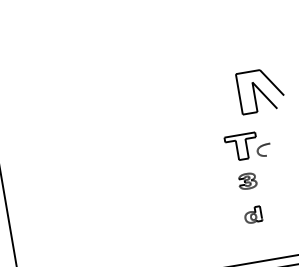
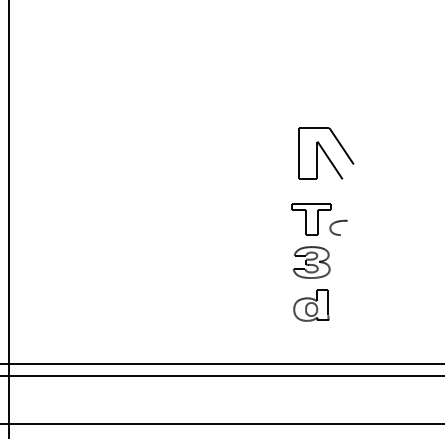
part: (261, 90) -> (326, 153), moved
part: (247, 181) -> (311, 262), size x1.67
part: (253, 215) -> (311, 305), size x1.67

